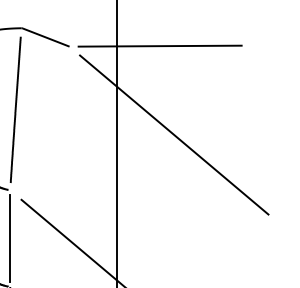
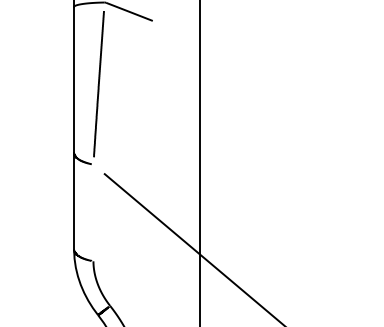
line: (159, 45) -> (242, 19), removed
line: (174, 134) -> (257, 108), removed
line: (10, 238) -> (93, 212), removed

